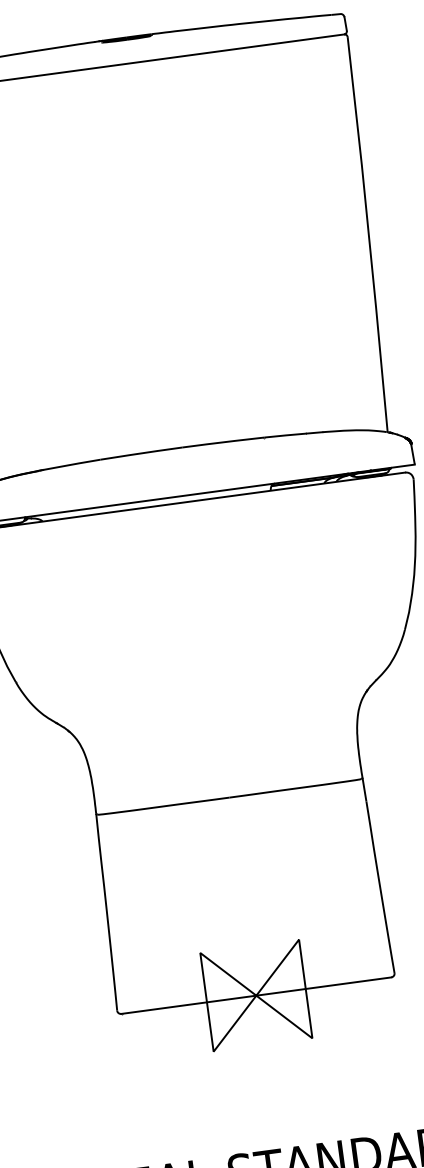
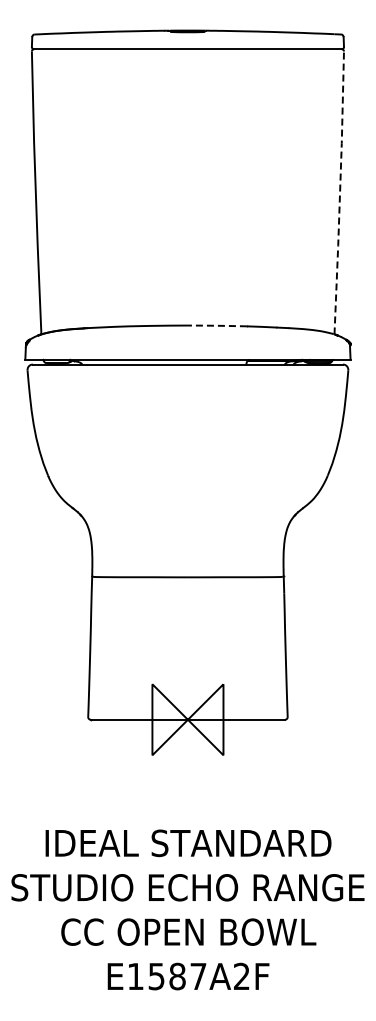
line: (369, 235) -> (340, 193), solid -> dashed
line: (223, 441) -> (217, 325), solid -> dashed

